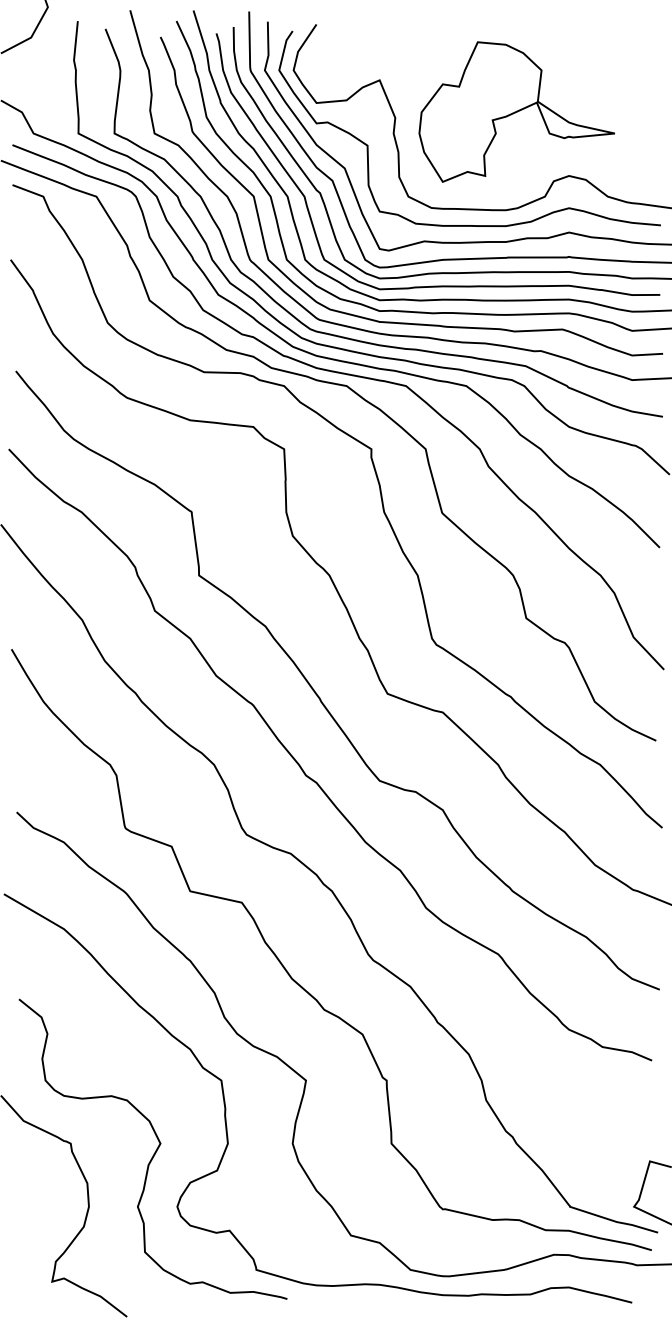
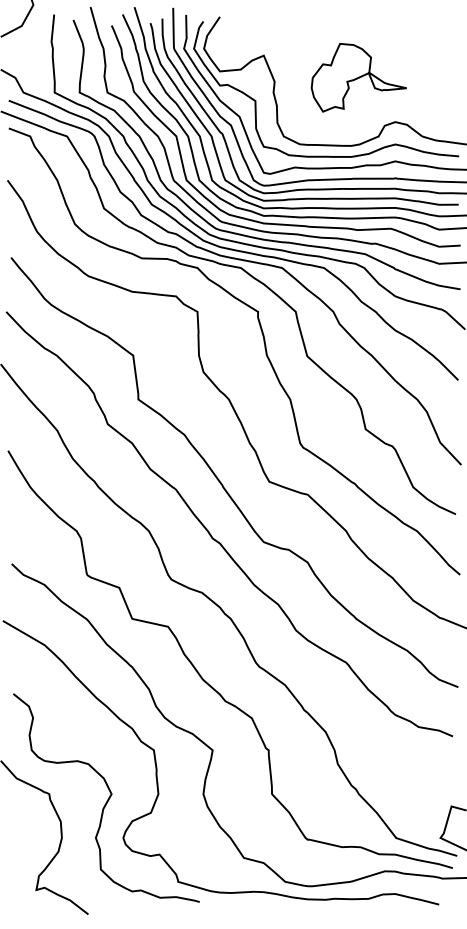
part: (515, 111) -> (358, 77), size x0.7

